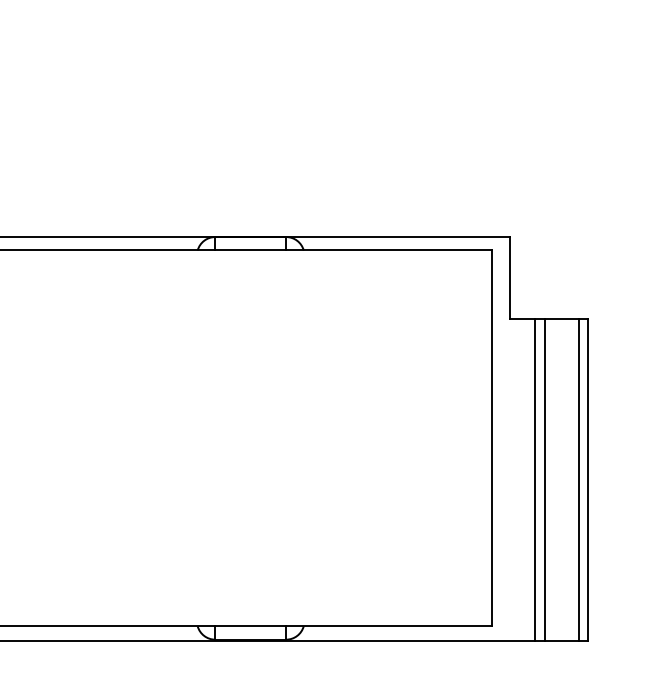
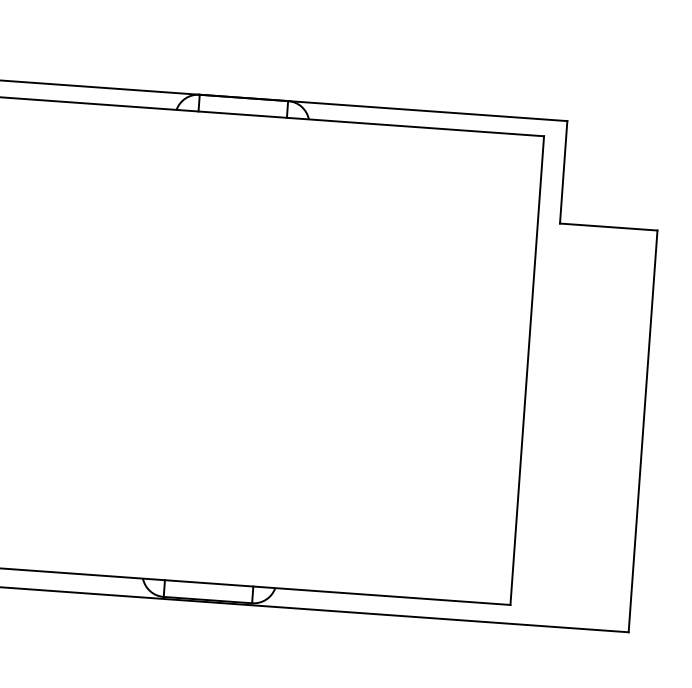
line: (535, 480) -> (577, 427), removed
line: (544, 480) -> (588, 427), removed
line: (578, 480) -> (630, 430), removed

